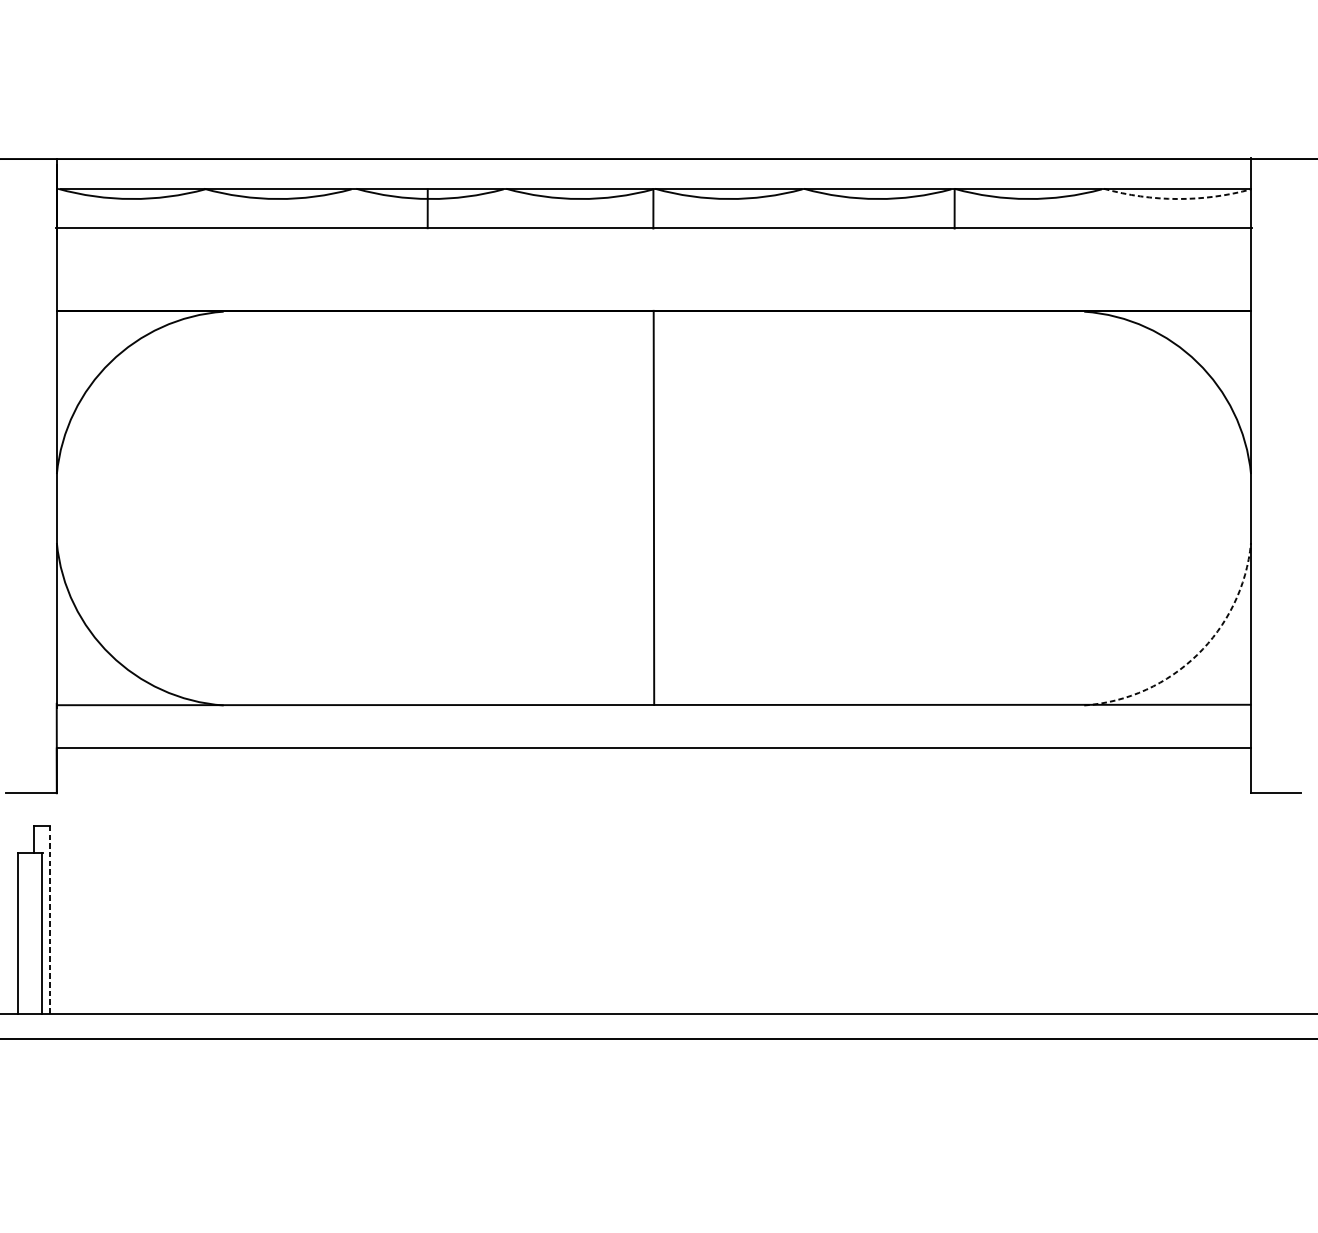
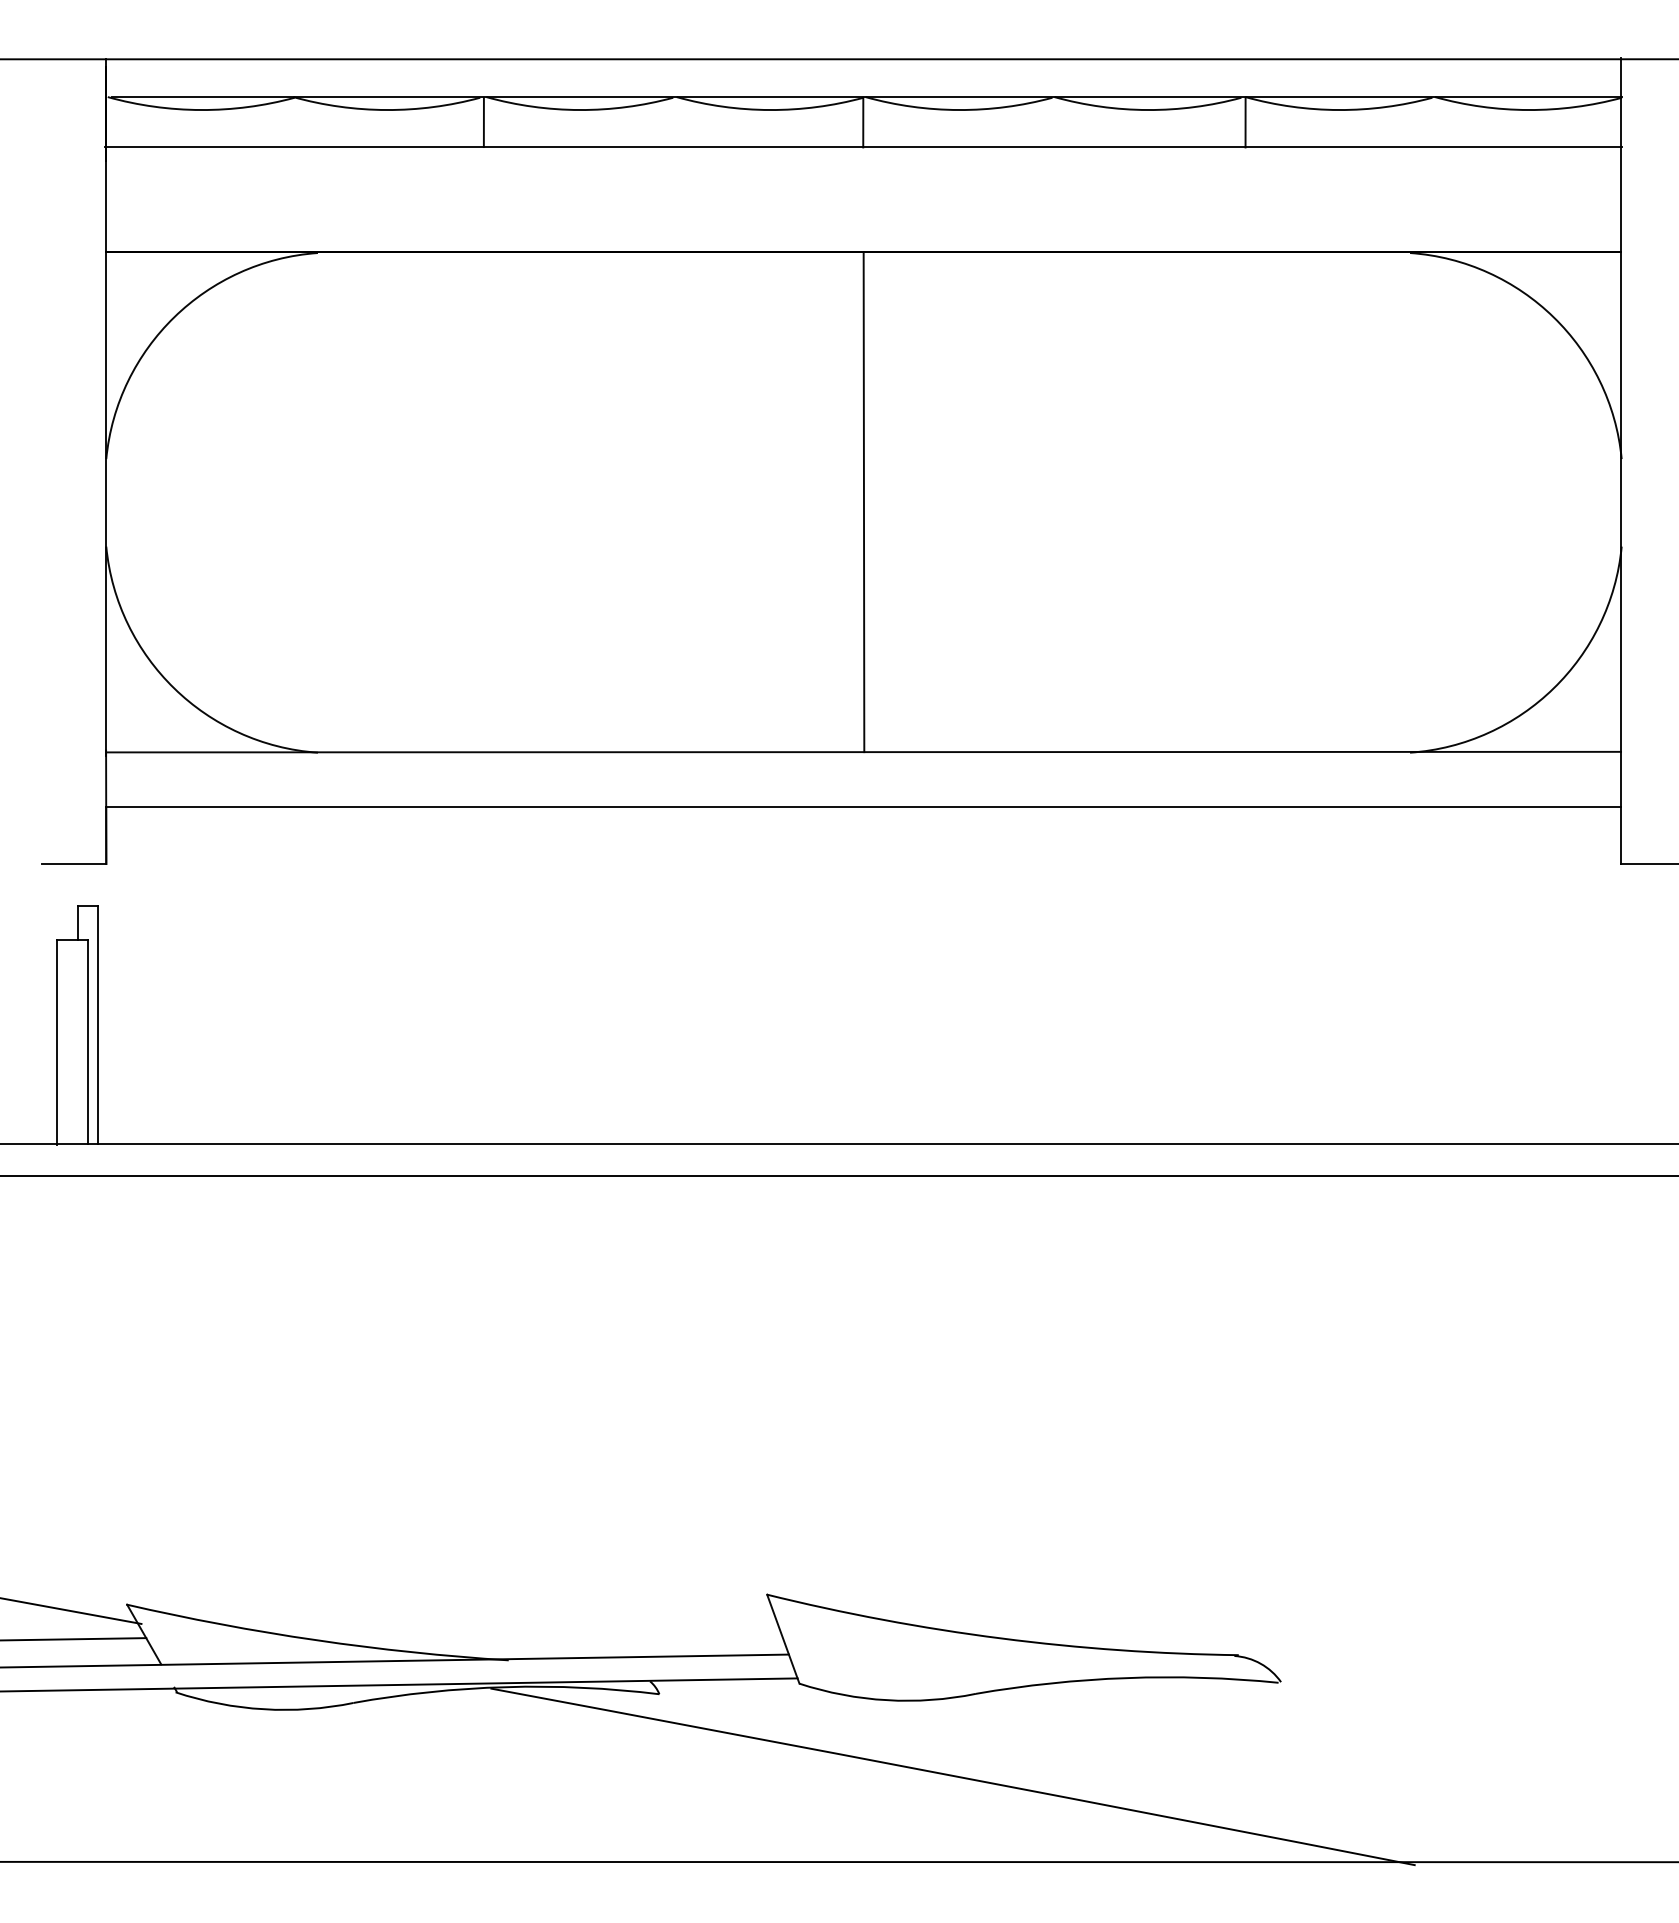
arc: (1177, 199) -> (1528, 110), dashed -> solid
line: (427, 208) -> (483, 122), moved
arc: (1197, 654) -> (1553, 688), dashed -> solid
line: (50, 919) -> (98, 1024), dashed -> solid

